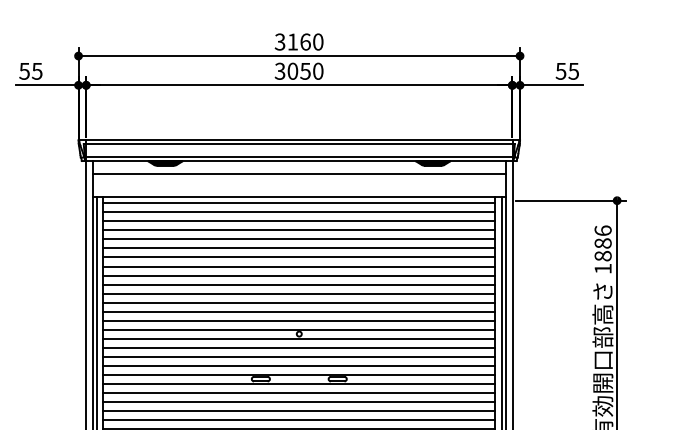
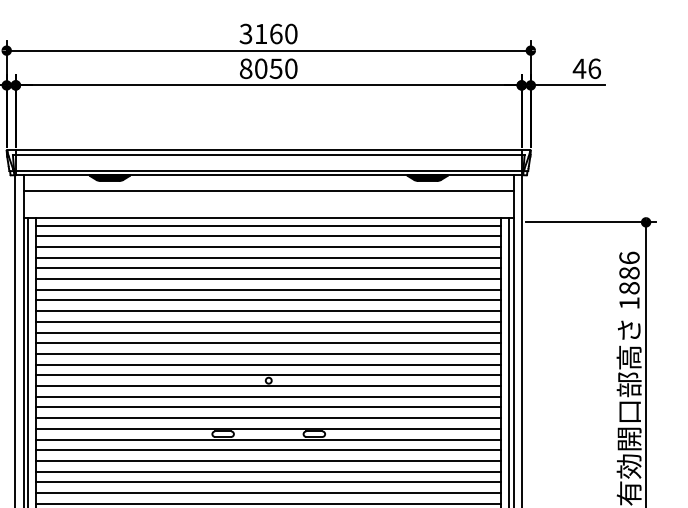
text: (279, 70) -> (245, 67), 3050 -> 8050
text: (567, 70) -> (587, 67), 55 -> 46

